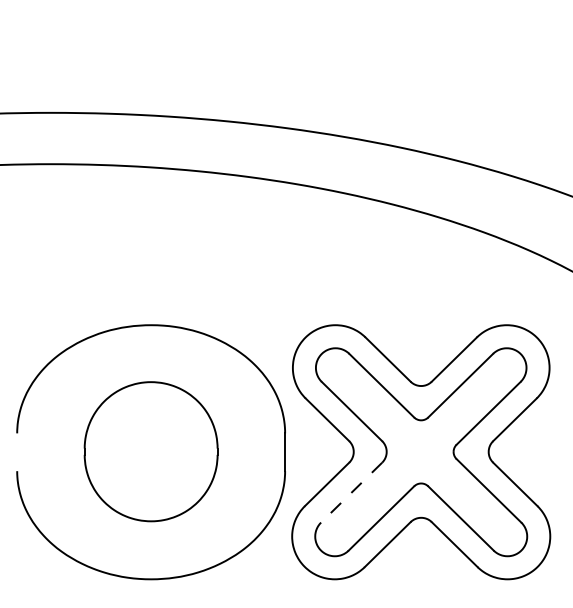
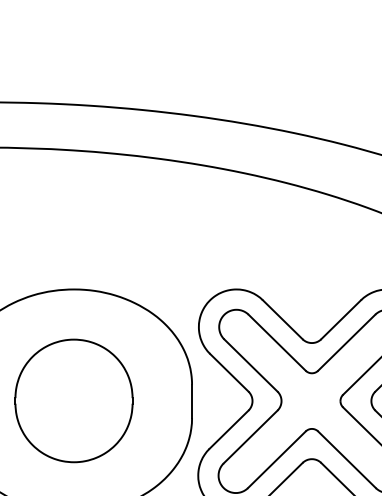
line: (351, 492) -> (250, 436), dashed -> solid

